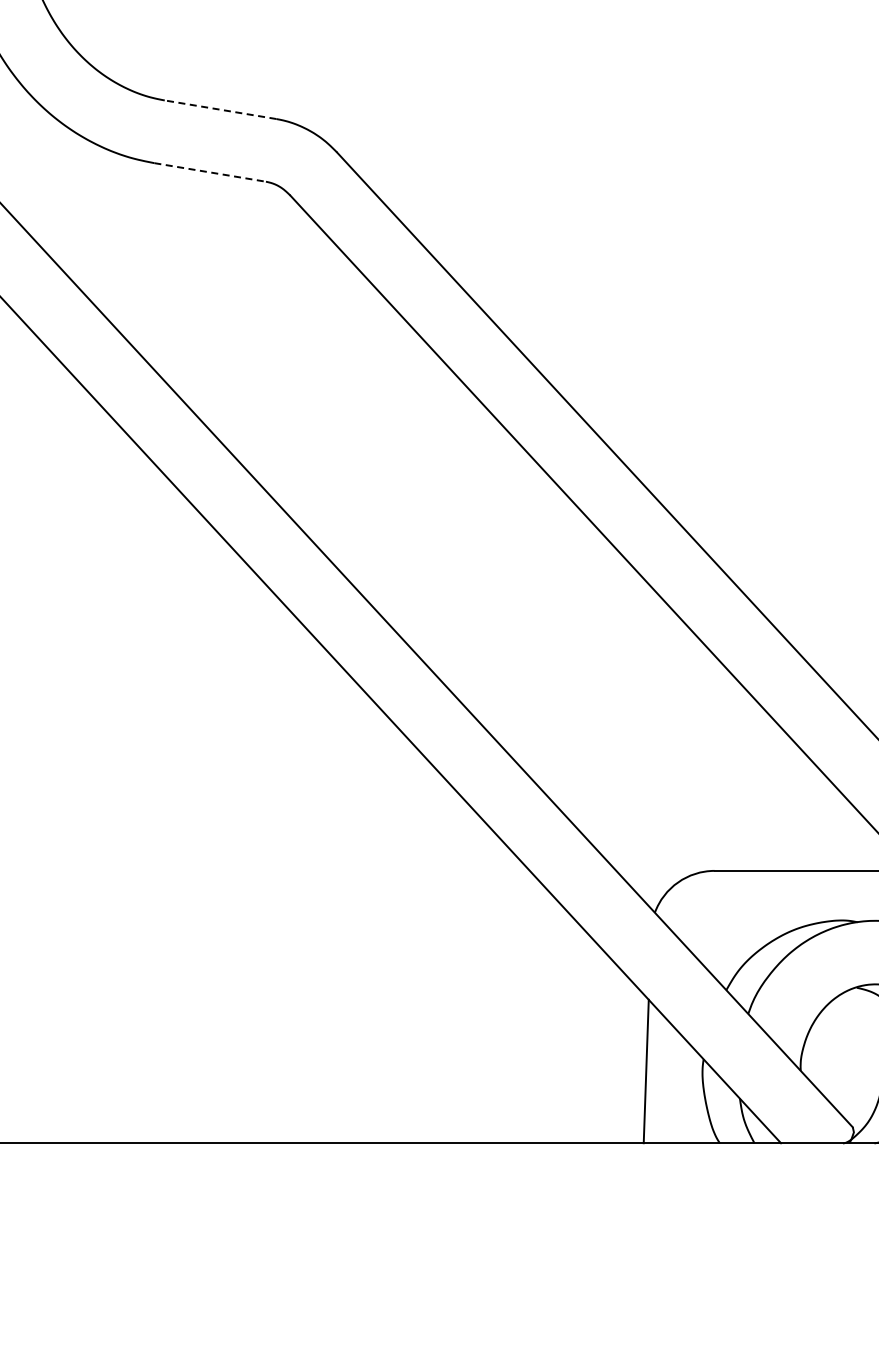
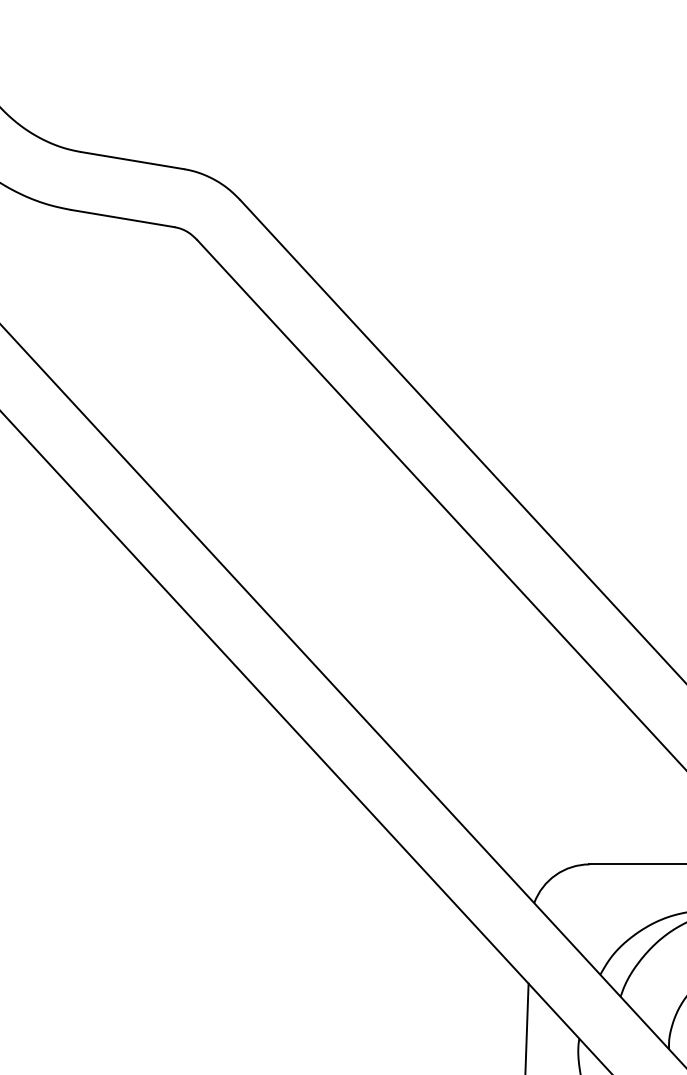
line: (220, 109) -> (132, 160), dashed -> solid
line: (210, 172) -> (123, 218), dashed -> solid

